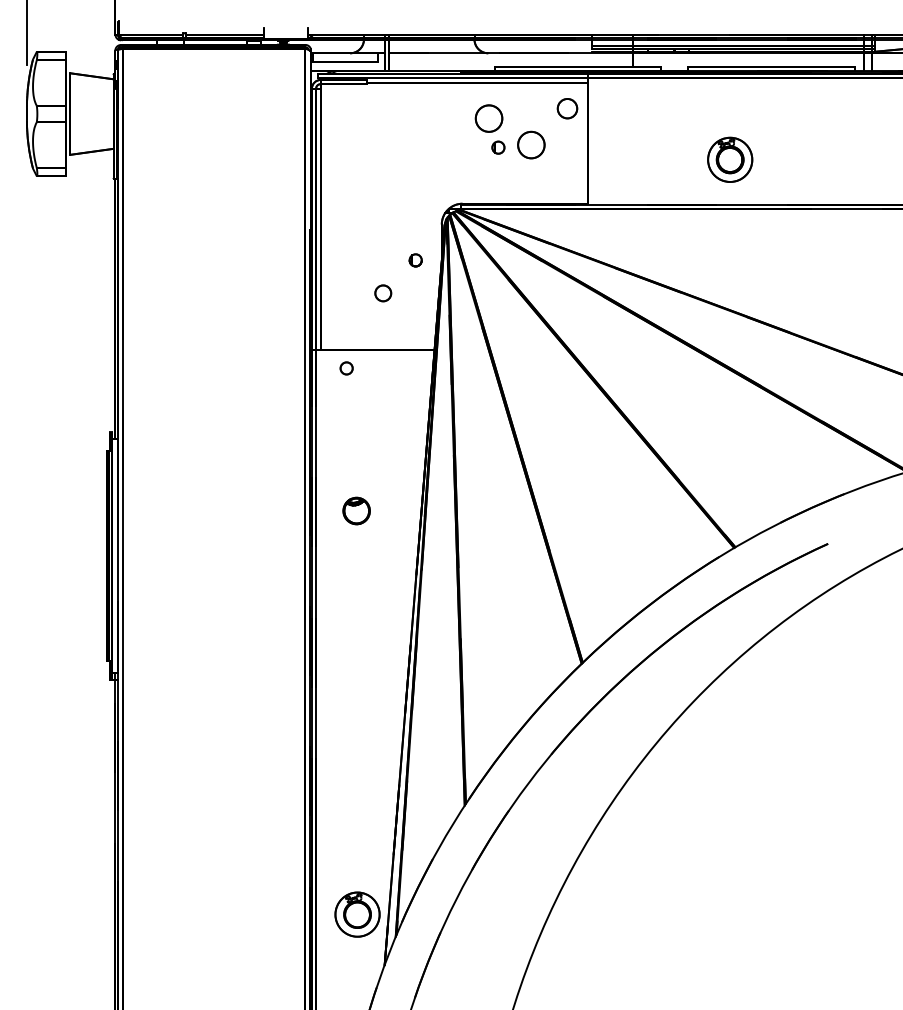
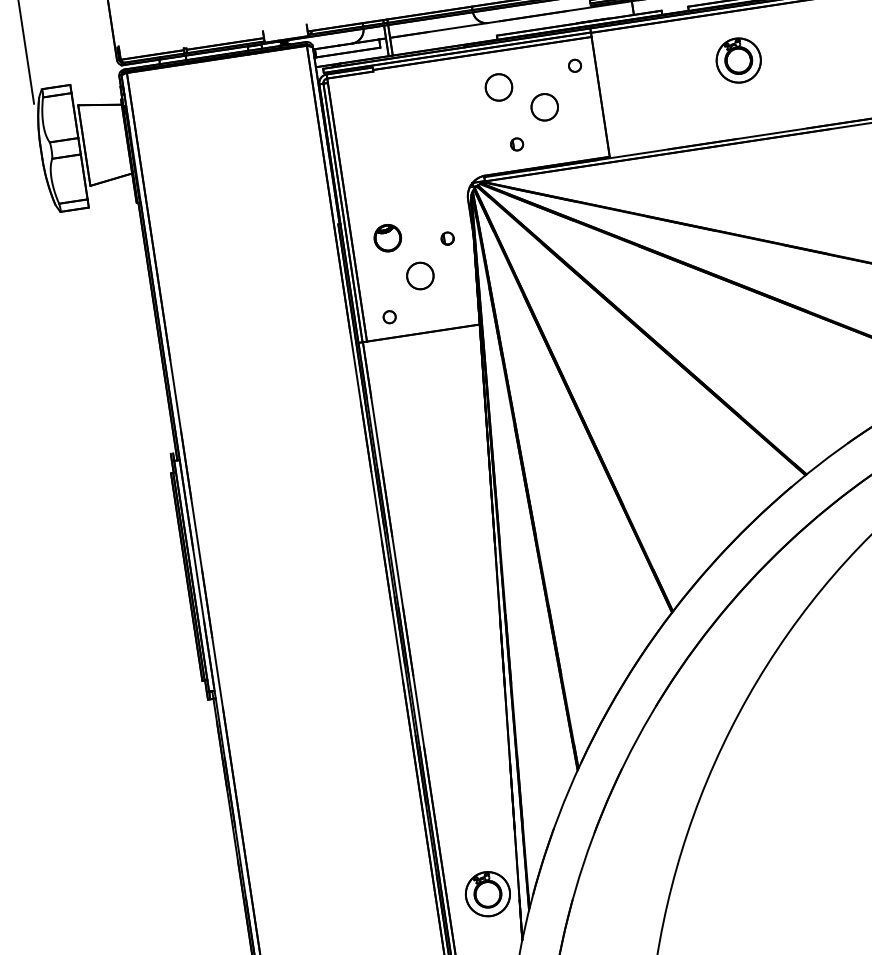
circle: (567, 108) -> (575, 65), size x0.62
part: (498, 147) -> (517, 144), moved
part: (730, 159) -> (739, 60), moved
circle: (383, 293) -> (420, 276), size x1.67
circle: (346, 368) -> (389, 317), moved
part: (356, 510) -> (387, 237), moved

